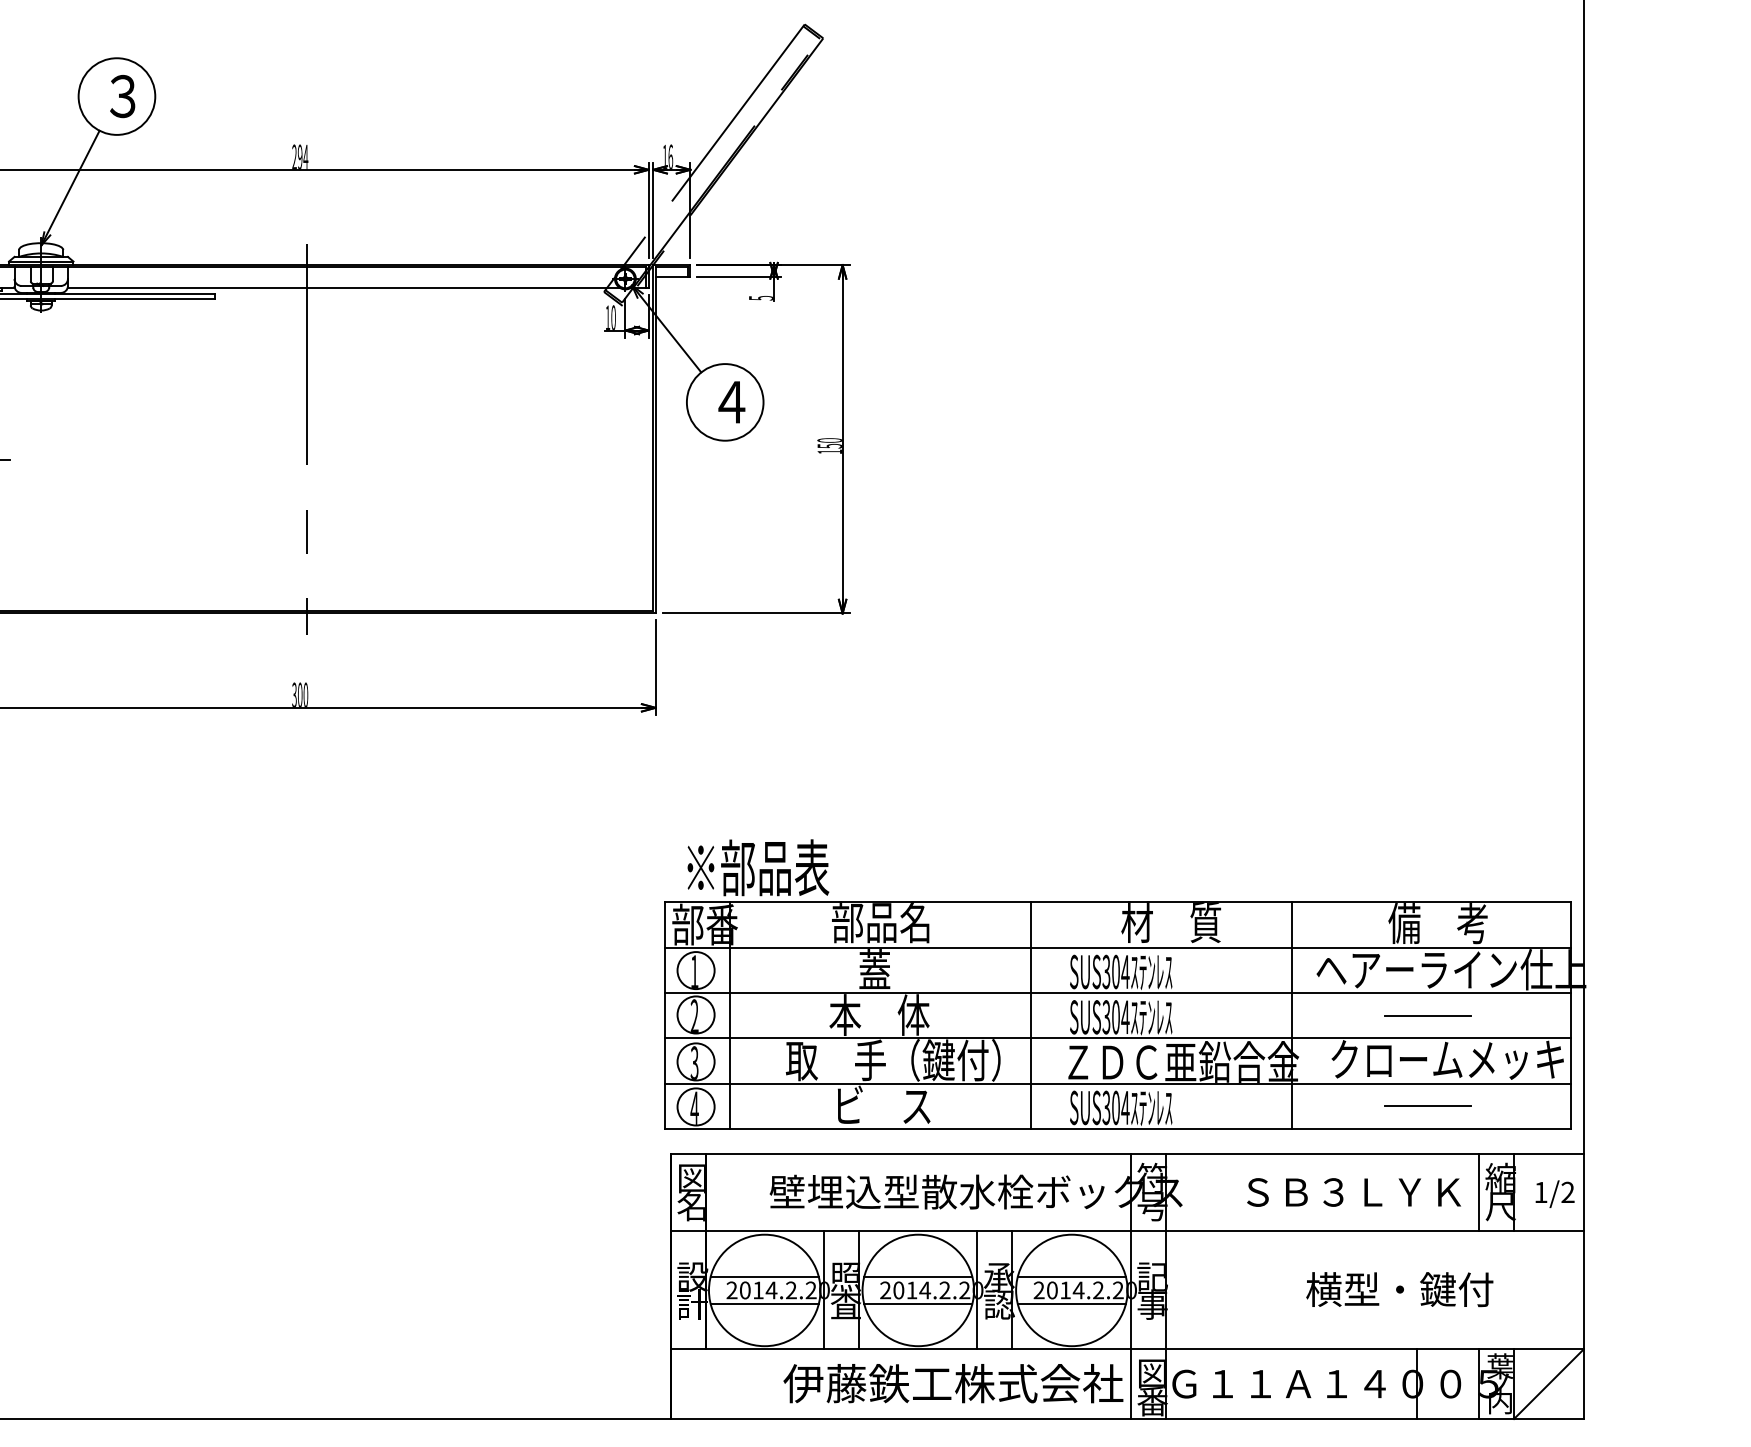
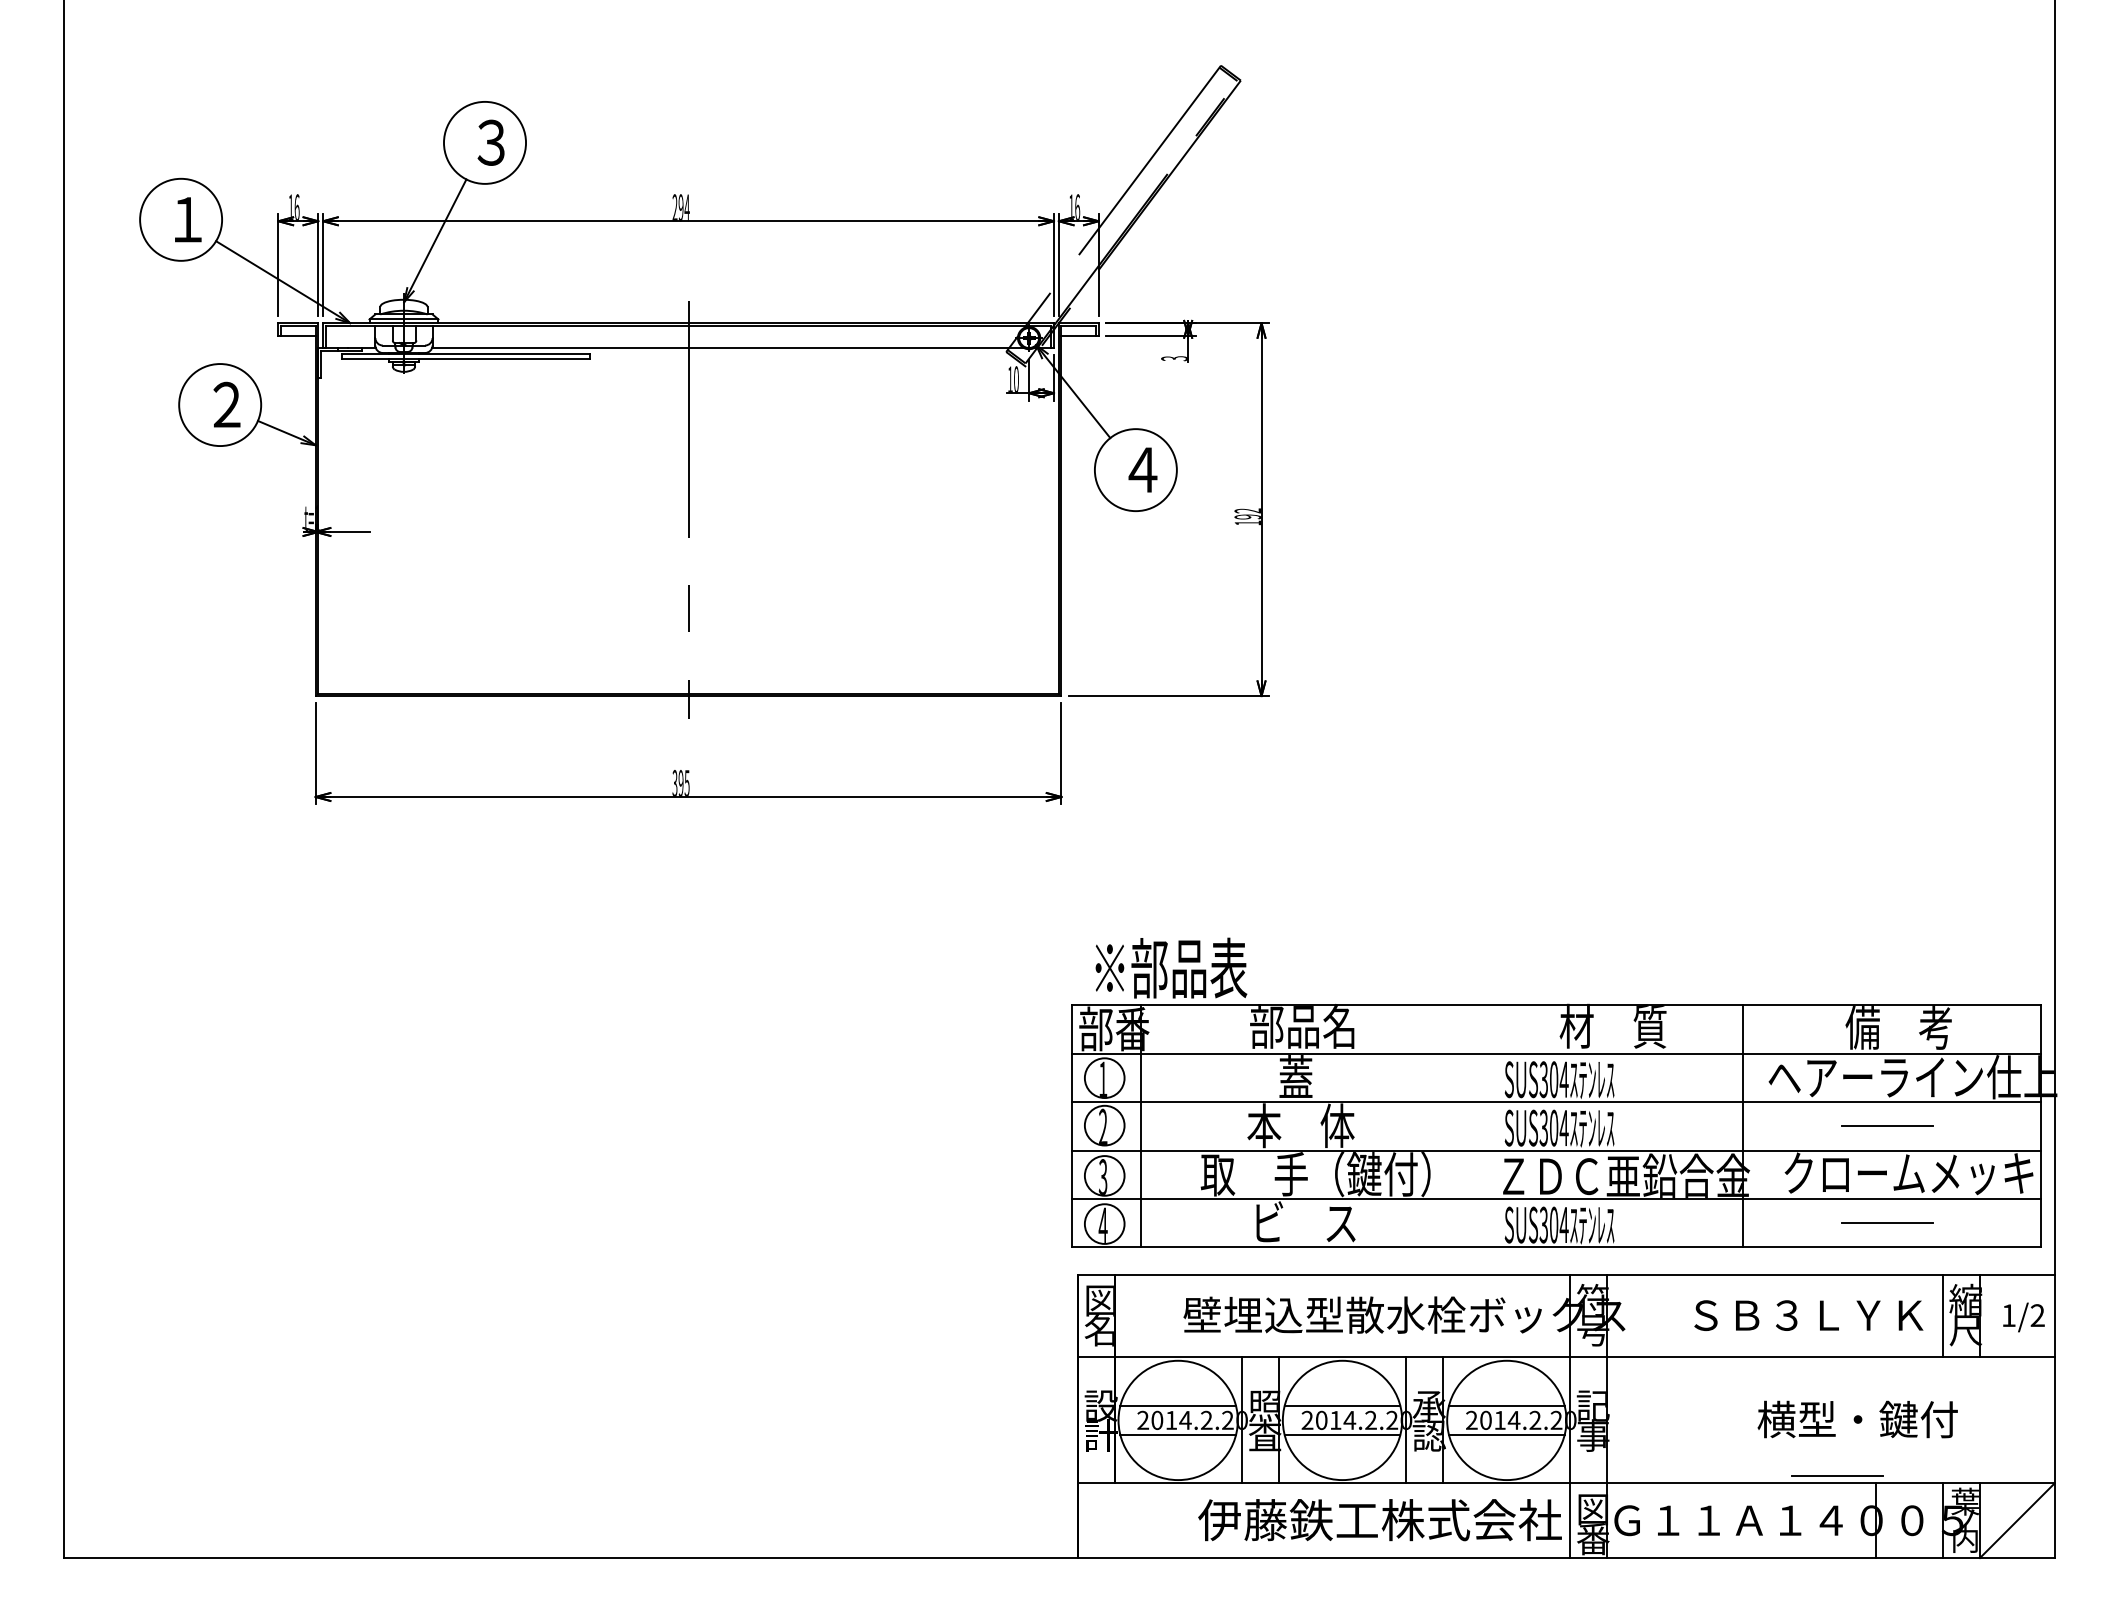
text: (760, 298) -> (1173, 358), 5 -> 3
text: (829, 442) -> (1247, 513), 150 -> 192
text: (302, 694) -> (683, 782), 300 -> 395
line: (1031, 1015) -> (1463, 1126), removed
line: (1380, 1341) -> (1837, 1475), added

